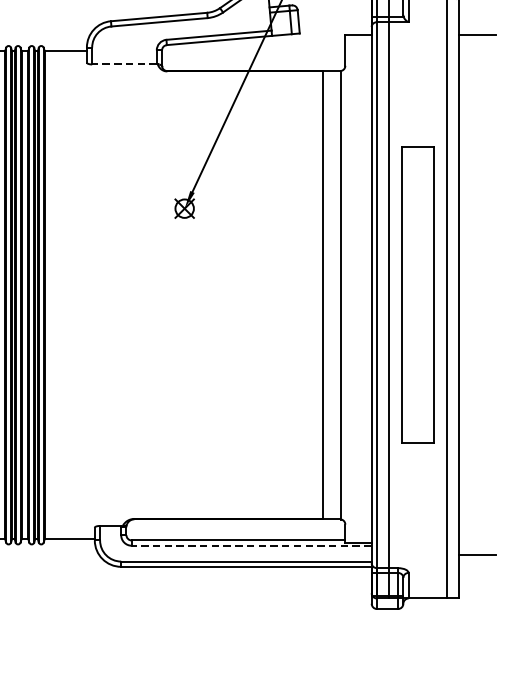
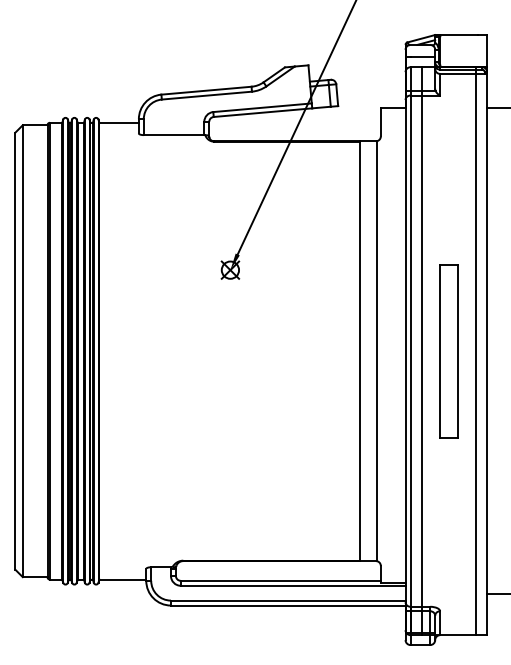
line: (123, 64) -> (173, 135), dashed -> solid
part: (417, 295) -> (448, 351), size x0.62
line: (250, 545) -> (292, 585), dashed -> solid

